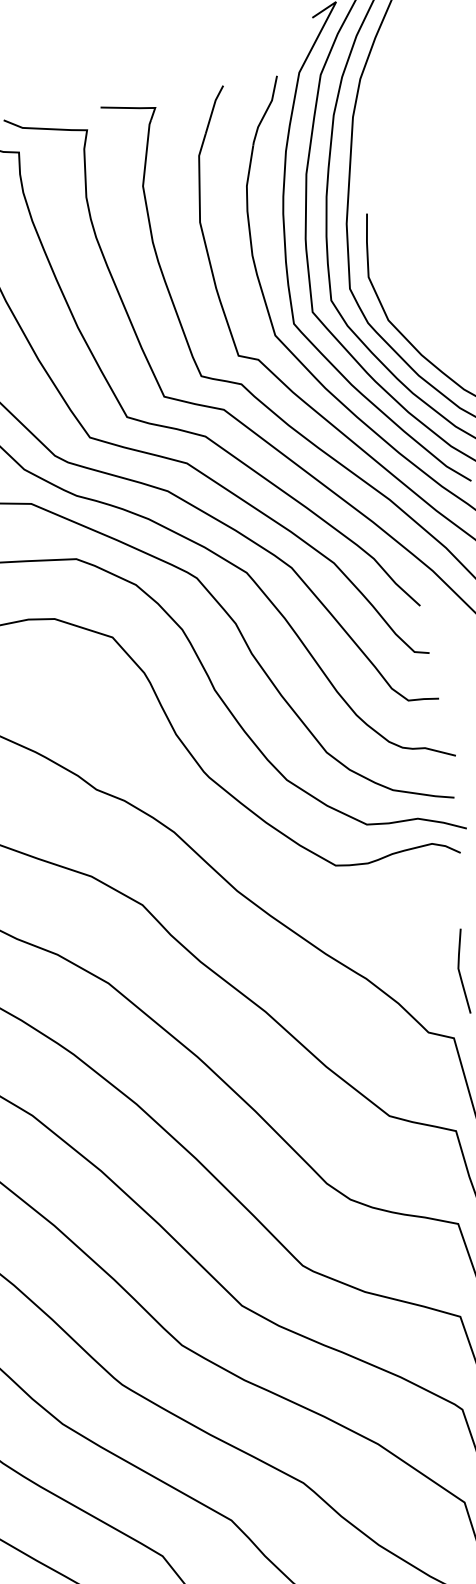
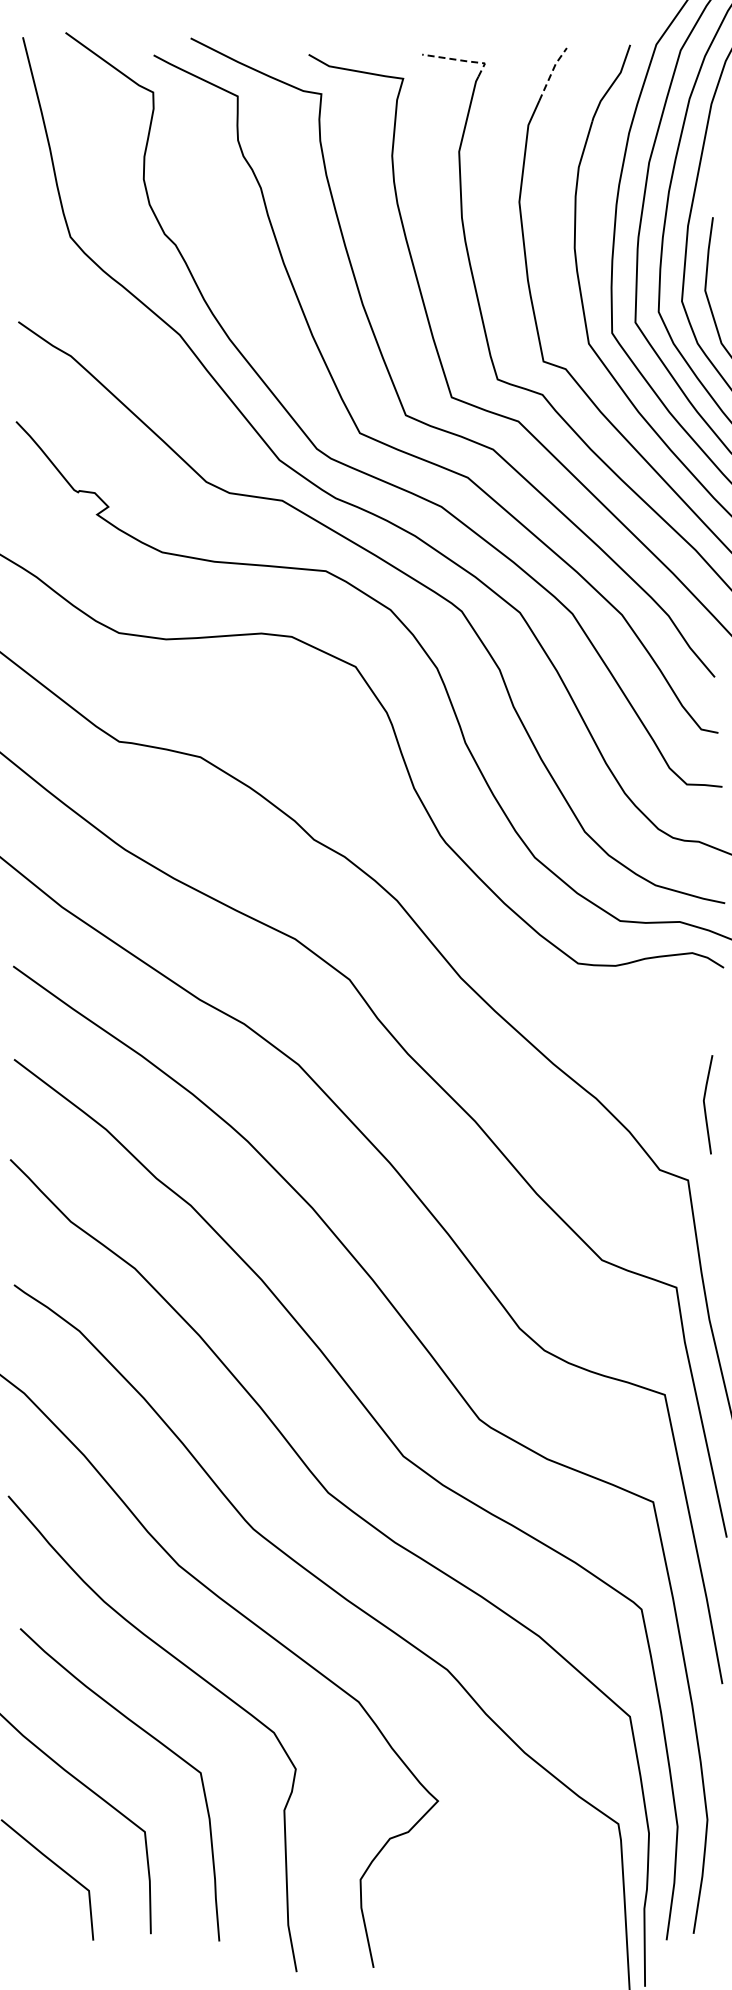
line: (135, 108) -> (462, 60), solid -> dashed
line: (212, 108) -> (551, 72), solid -> dashed

